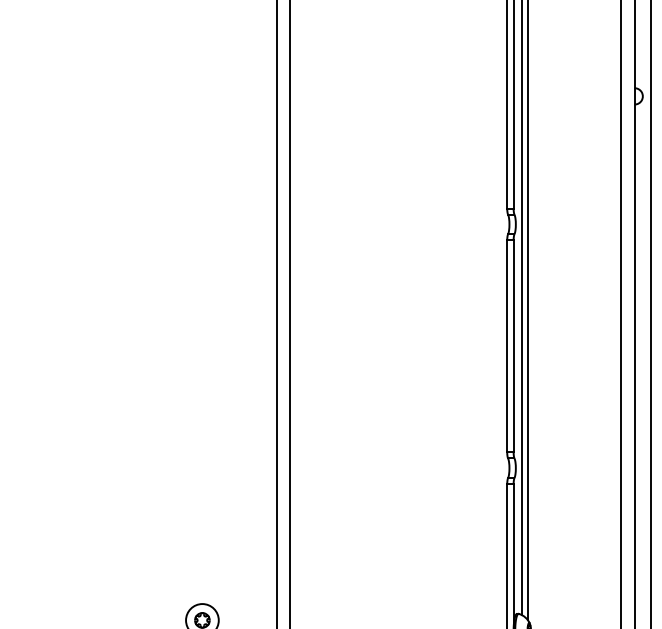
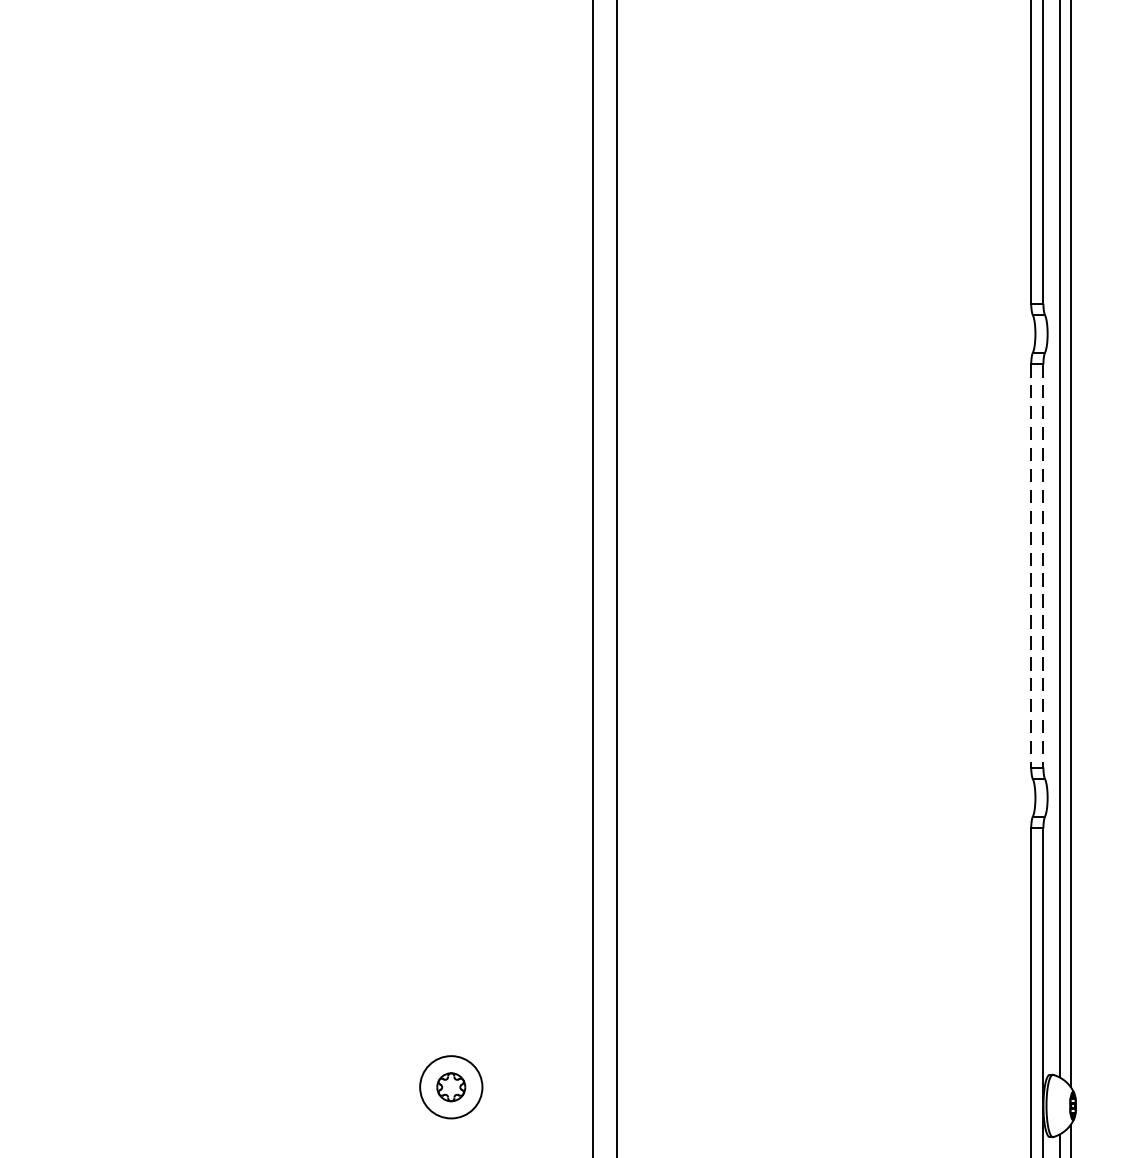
line: (507, 346) -> (1031, 566), solid -> dashed
line: (513, 346) -> (1043, 566), solid -> dashed

